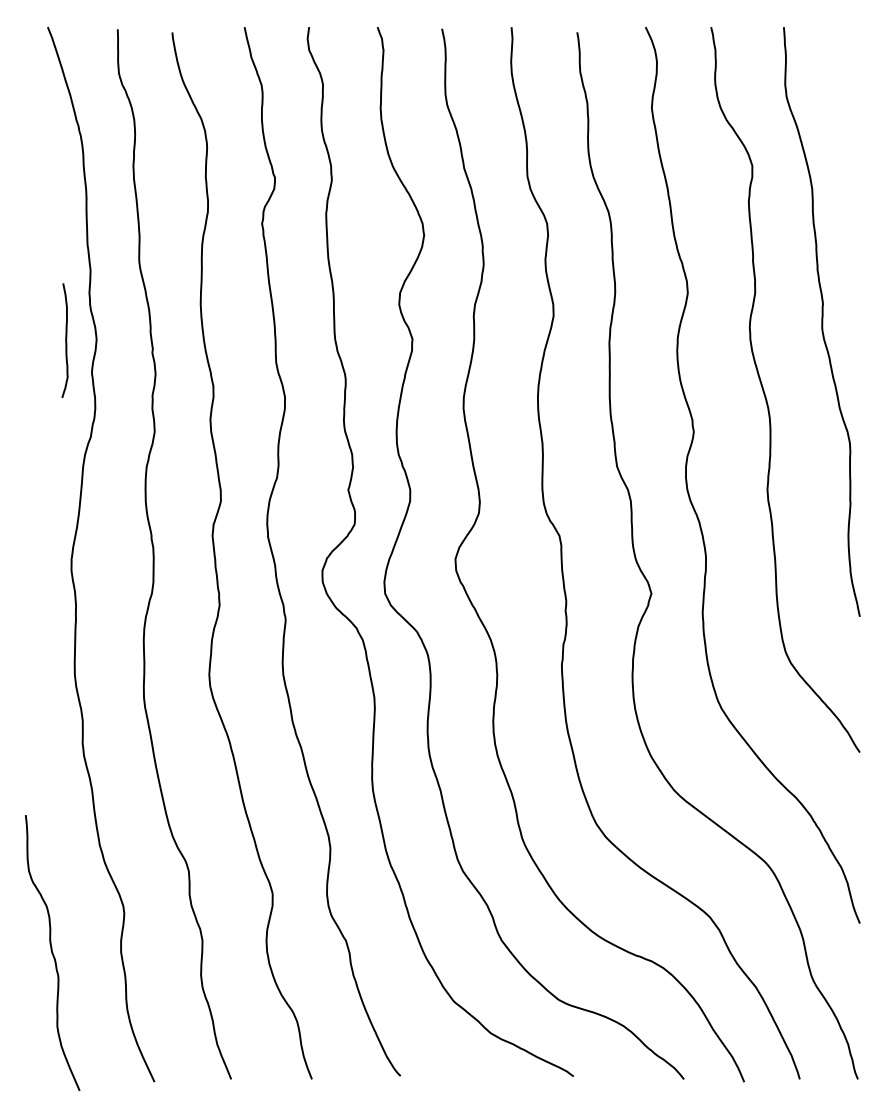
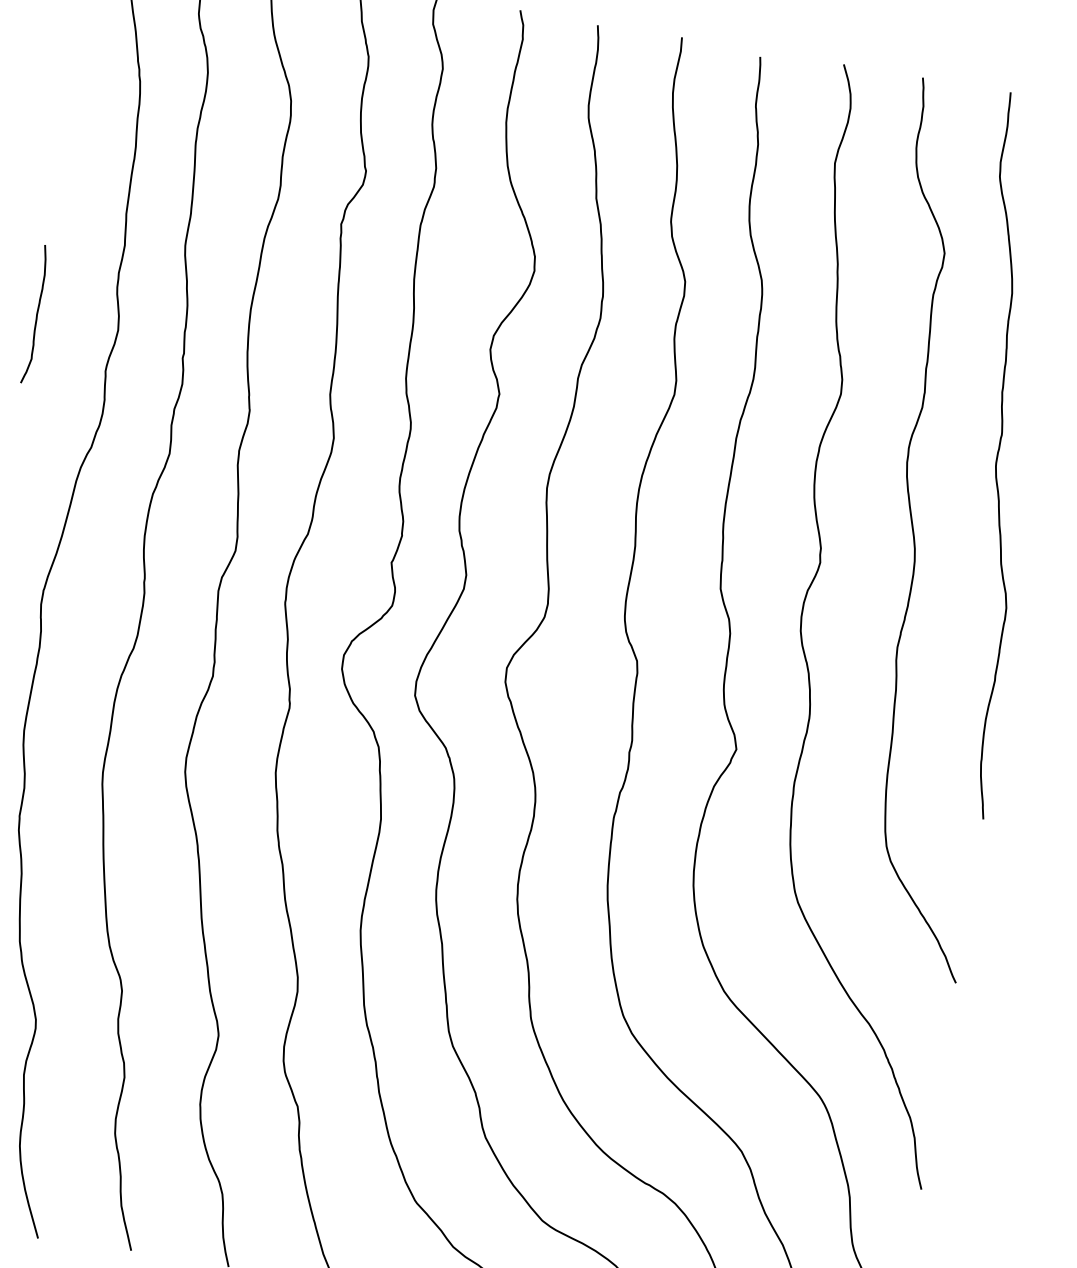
curve: (65, 340) -> (36, 314), moved

